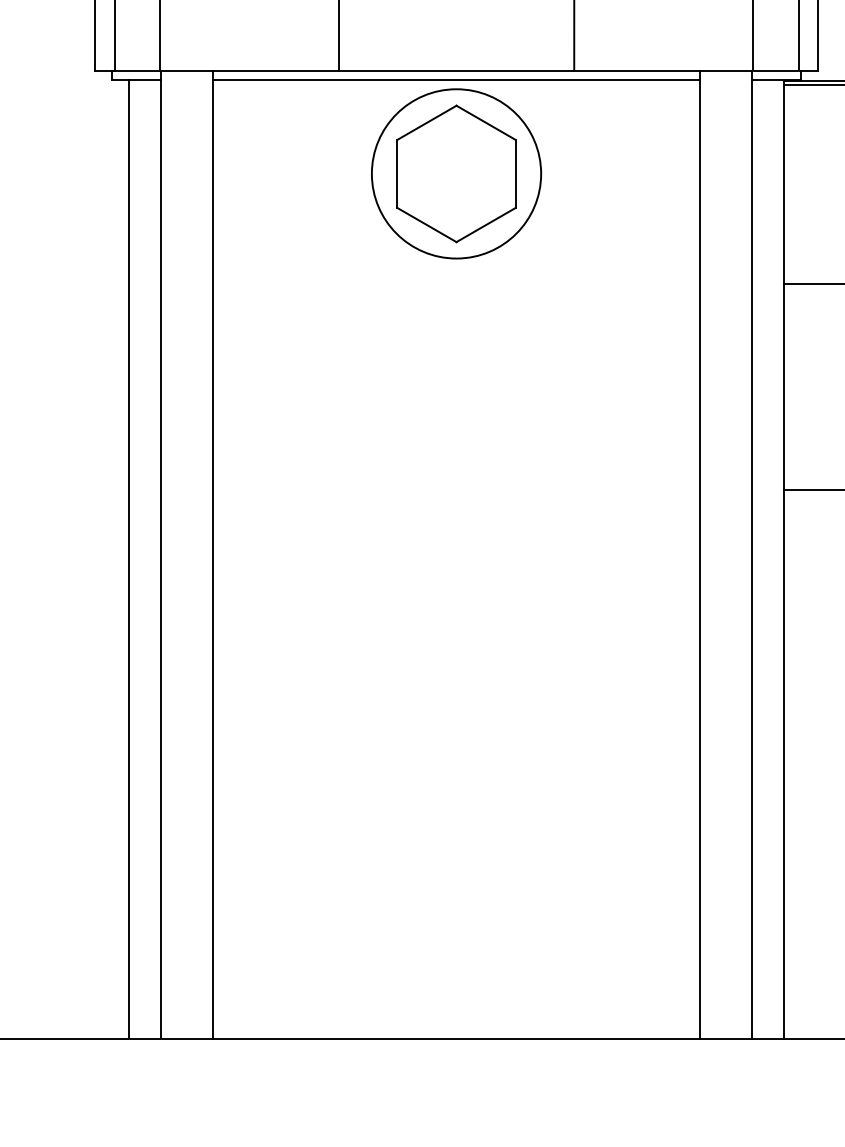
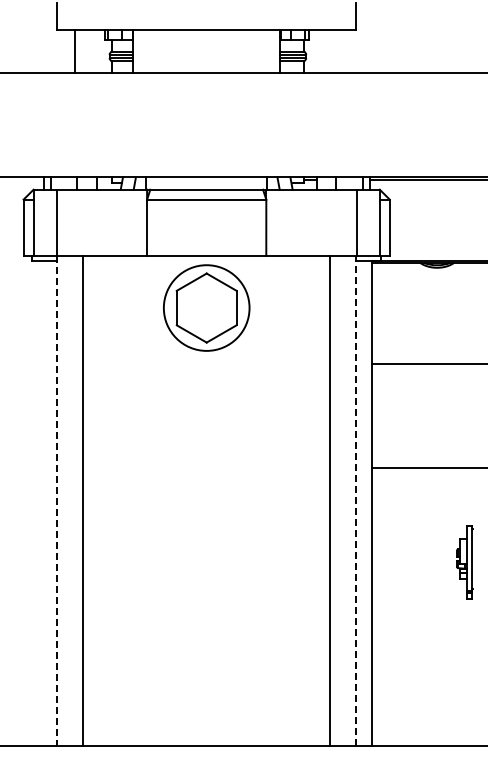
line: (456, 79) -> (206, 260), removed
line: (752, 554) -> (356, 500), solid -> dashed
line: (159, 555) -> (56, 501), solid -> dashed
line: (130, 557) -> (41, 502), removed

